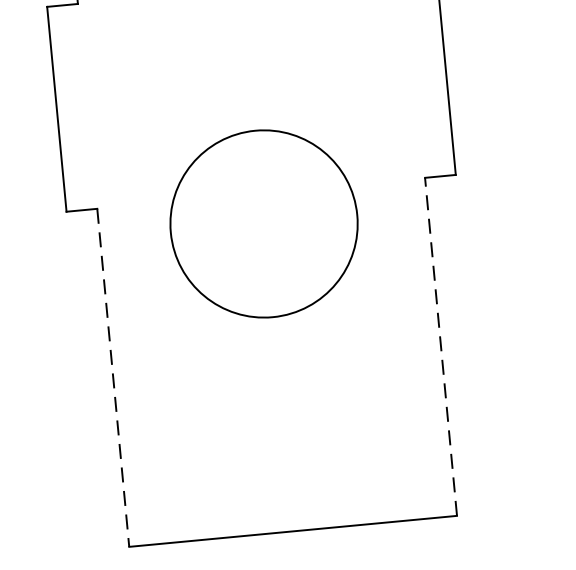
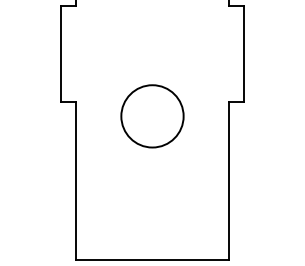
circle: (264, 224) -> (152, 116), size x0.71
line: (441, 345) -> (229, 180), dashed -> solid
line: (112, 378) -> (75, 181), dashed -> solid

